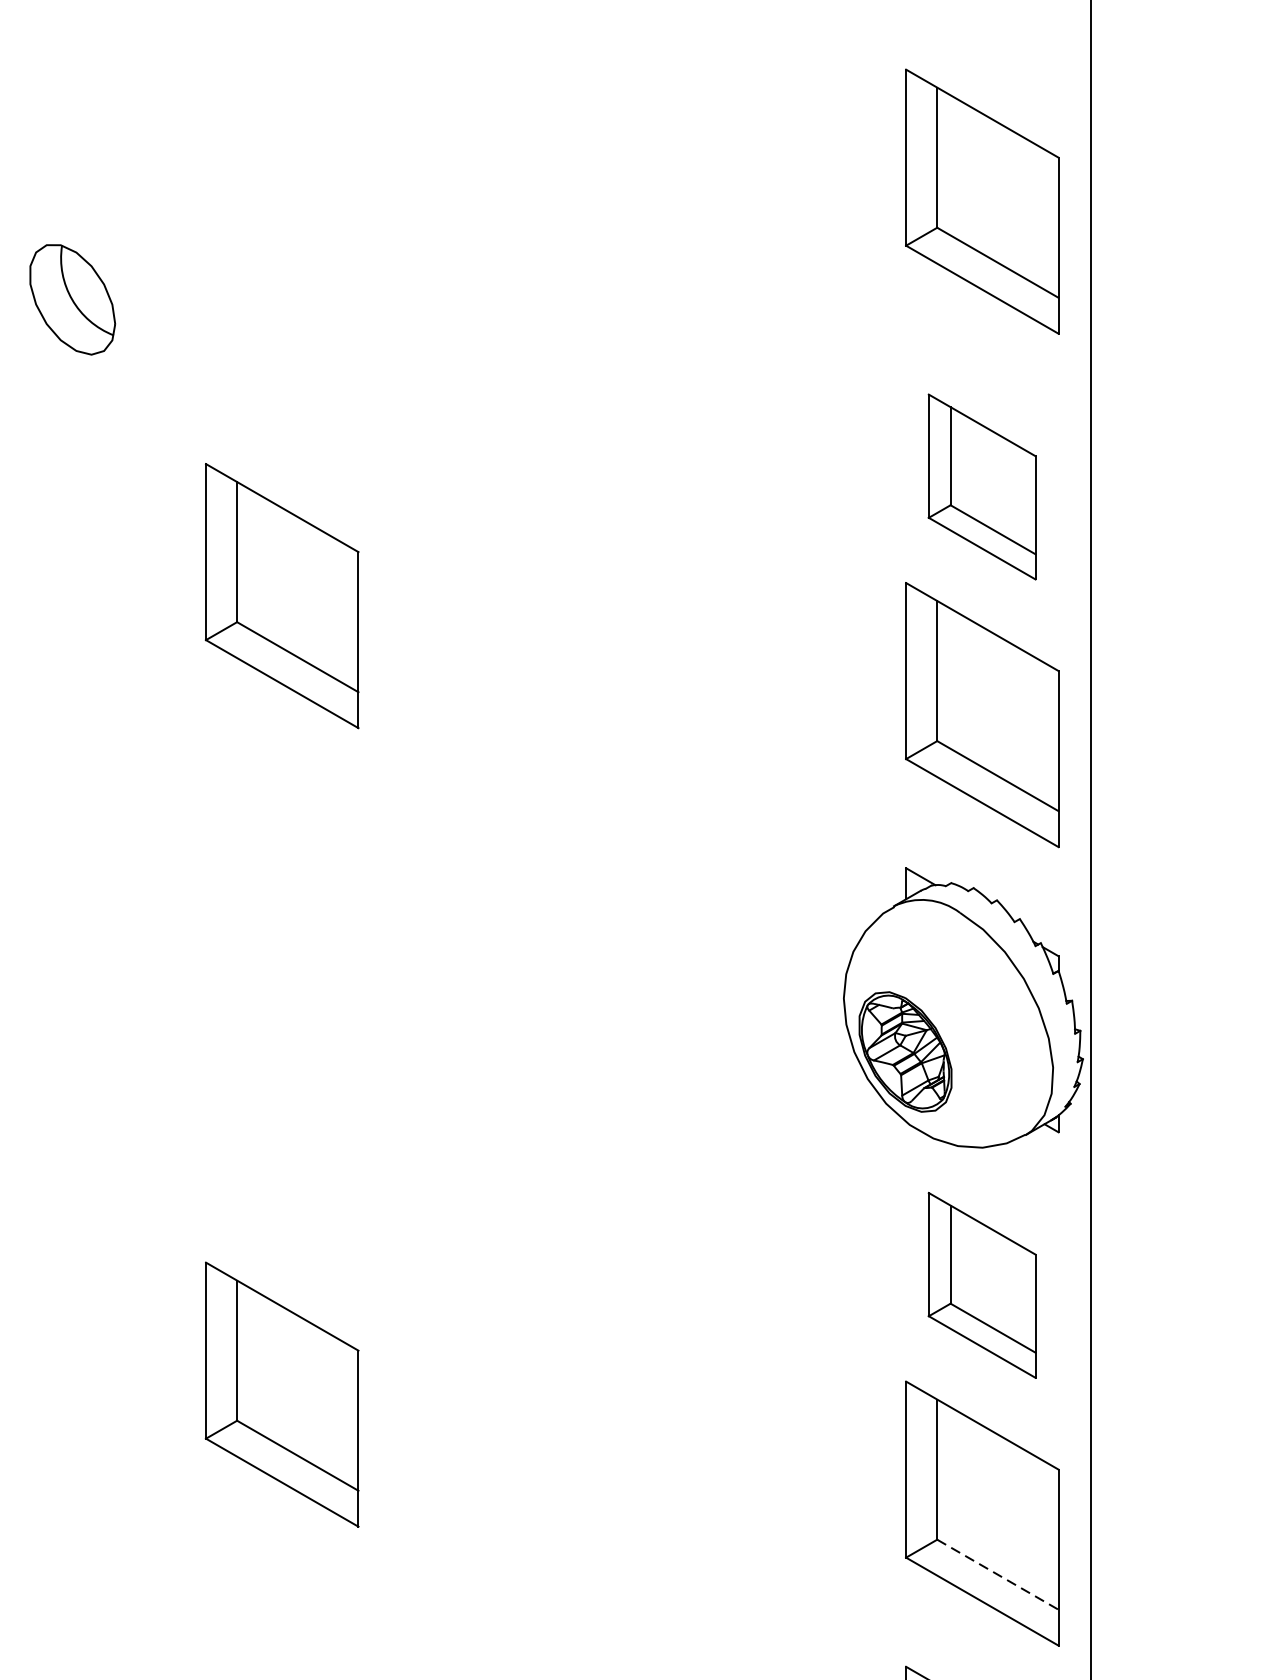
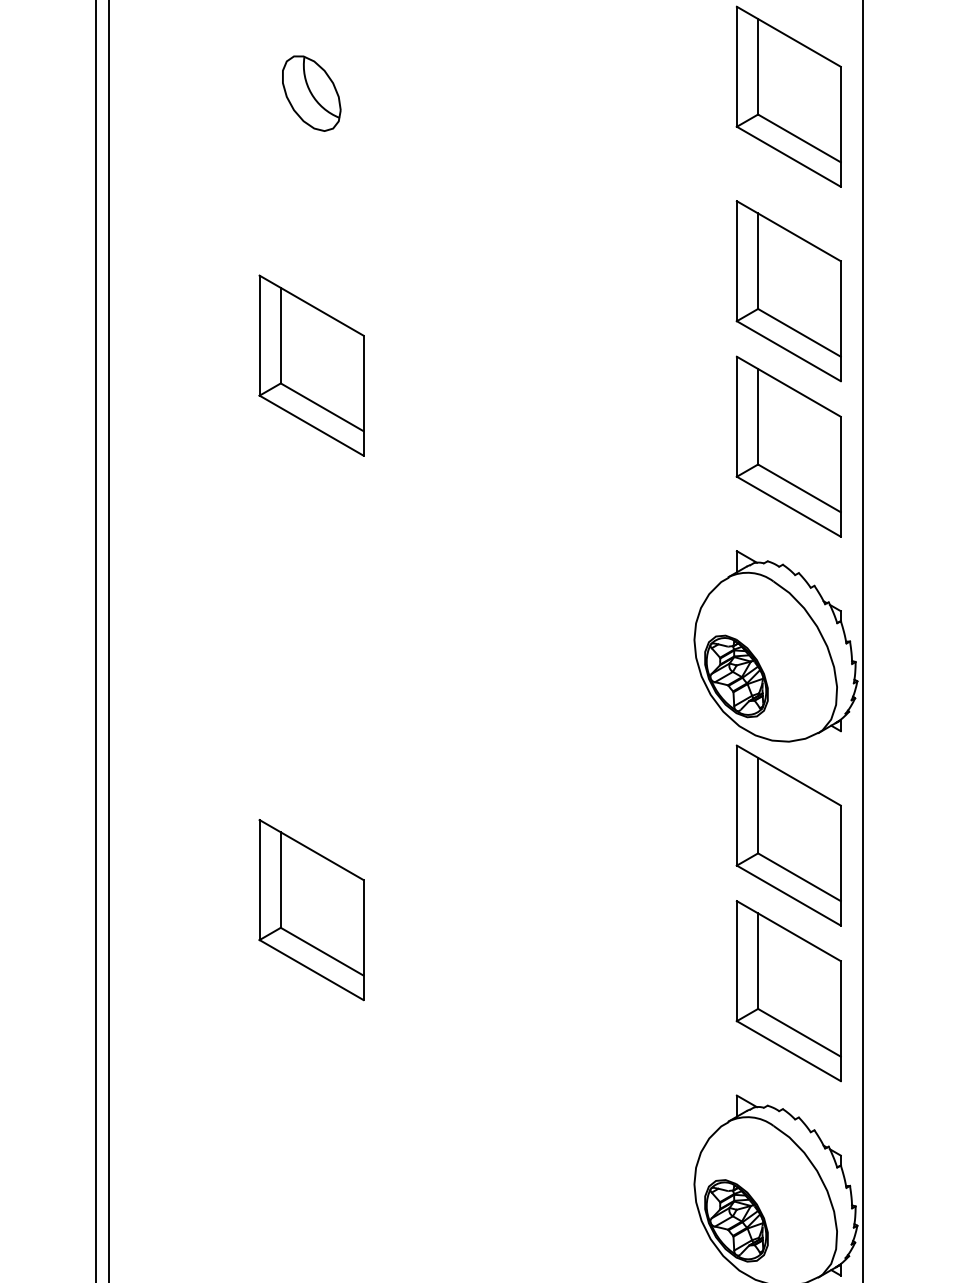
part: (72, 299) -> (311, 93), moved
part: (981, 487) -> (788, 291), size x1.43
part: (981, 1285) -> (788, 835), size x1.43
line: (997, 1574) -> (799, 1032), dashed -> solid

